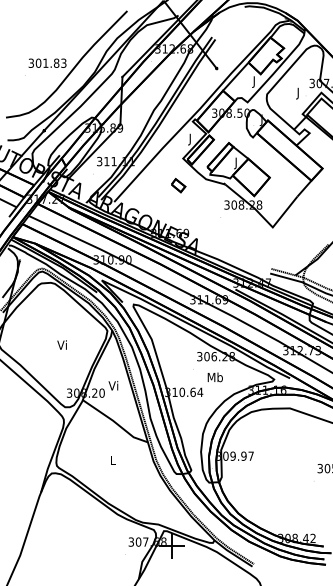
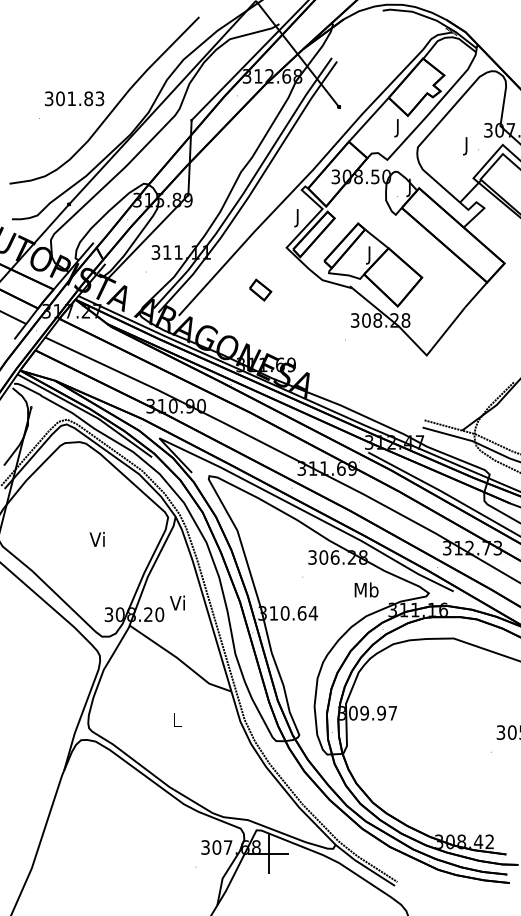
part: (178, 185) -> (260, 289), moved
text: (214, 377) -> (365, 590), moved

